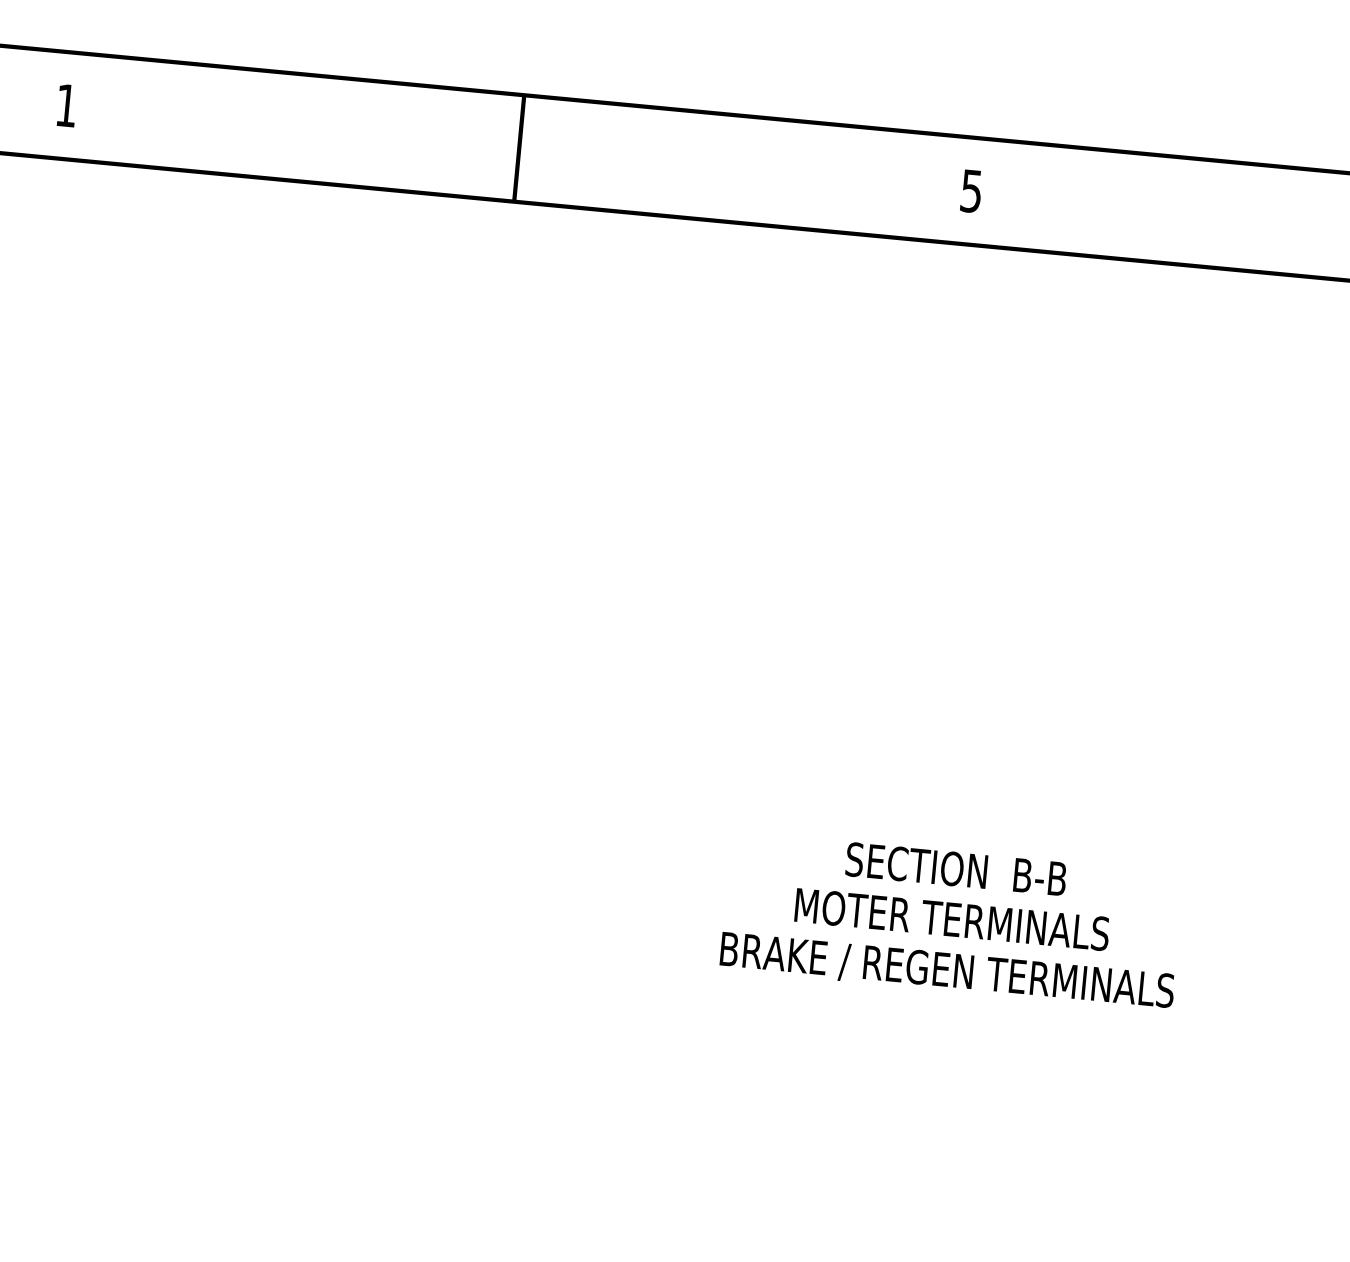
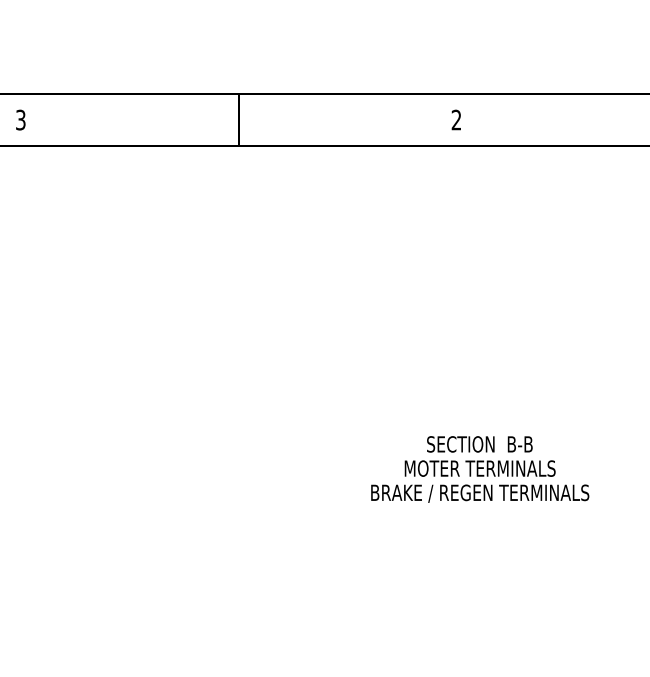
text: (66, 104) -> (20, 119), 1 -> 3
text: (971, 189) -> (456, 119), 5 -> 2

